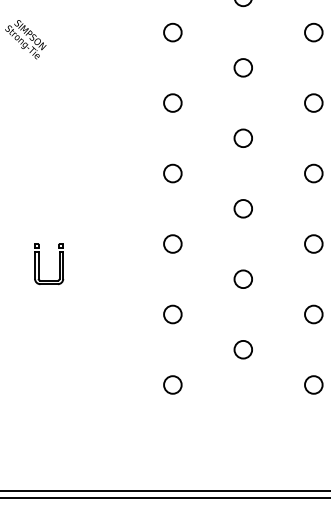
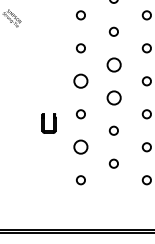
circle: (242, 137) -> (113, 64), size x1.6
circle: (171, 173) -> (80, 81), size x1.6
circle: (242, 208) -> (113, 97), size x1.6
part: (47, 263) -> (48, 123), moved
circle: (171, 314) -> (80, 147), size x1.6

